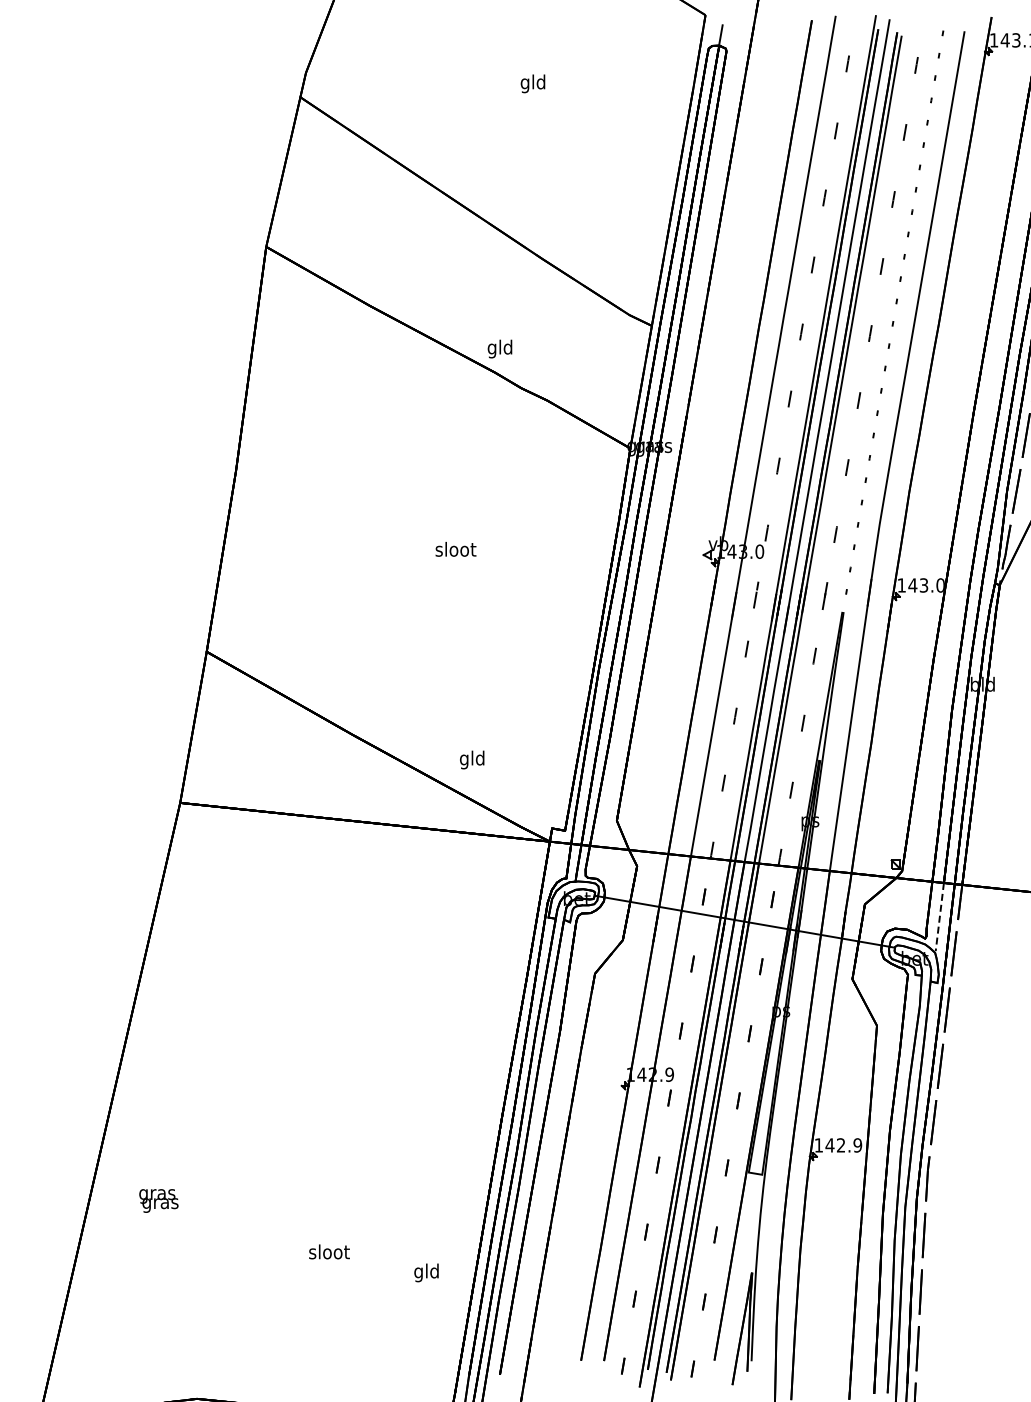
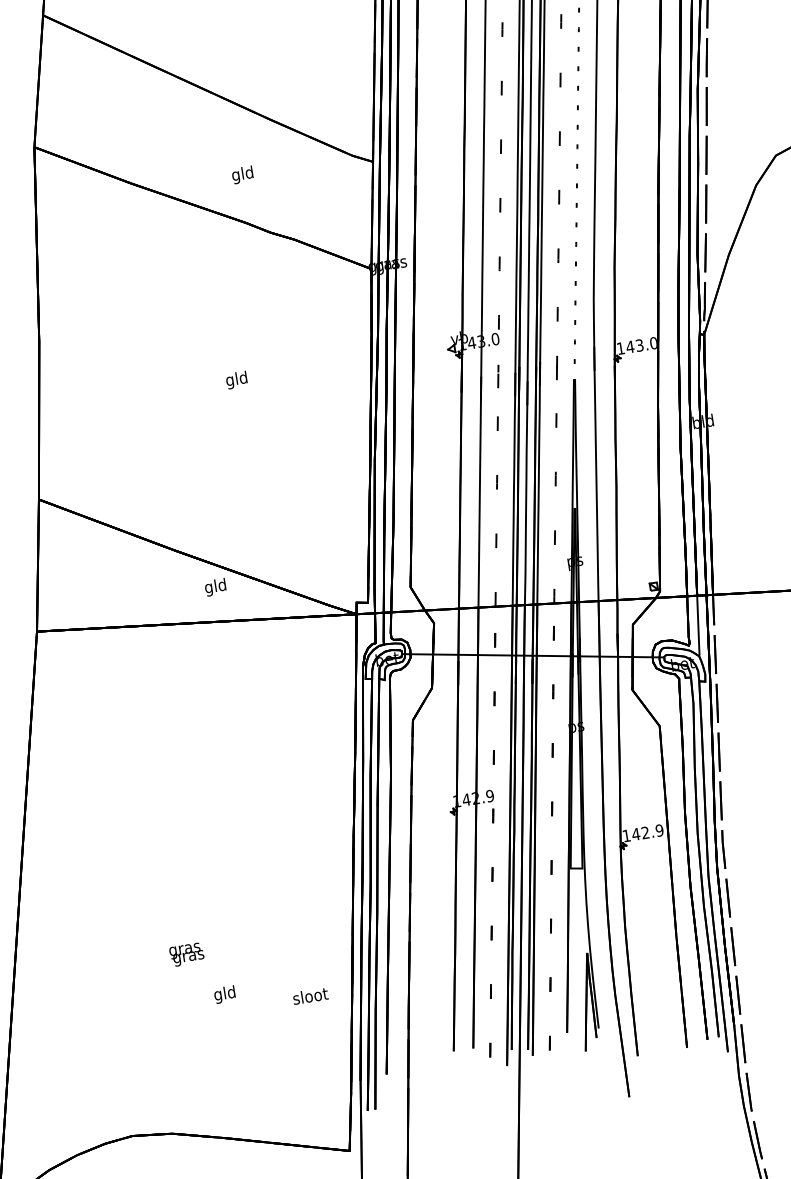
text: (499, 348) -> (242, 174), moved
text: (455, 550) -> (236, 379), sloot -> gld
text: (472, 759) -> (215, 586), moved
line: (939, 917) -> (698, 625), dashed -> solid
text: (158, 1200) -> (186, 954), moved
text: (329, 1253) -> (225, 994), sloot -> gld
text: (426, 1272) -> (310, 997), gld -> sloot

